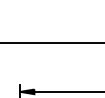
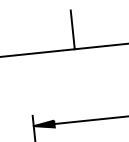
line: (53, 29) -> (73, 29), added

